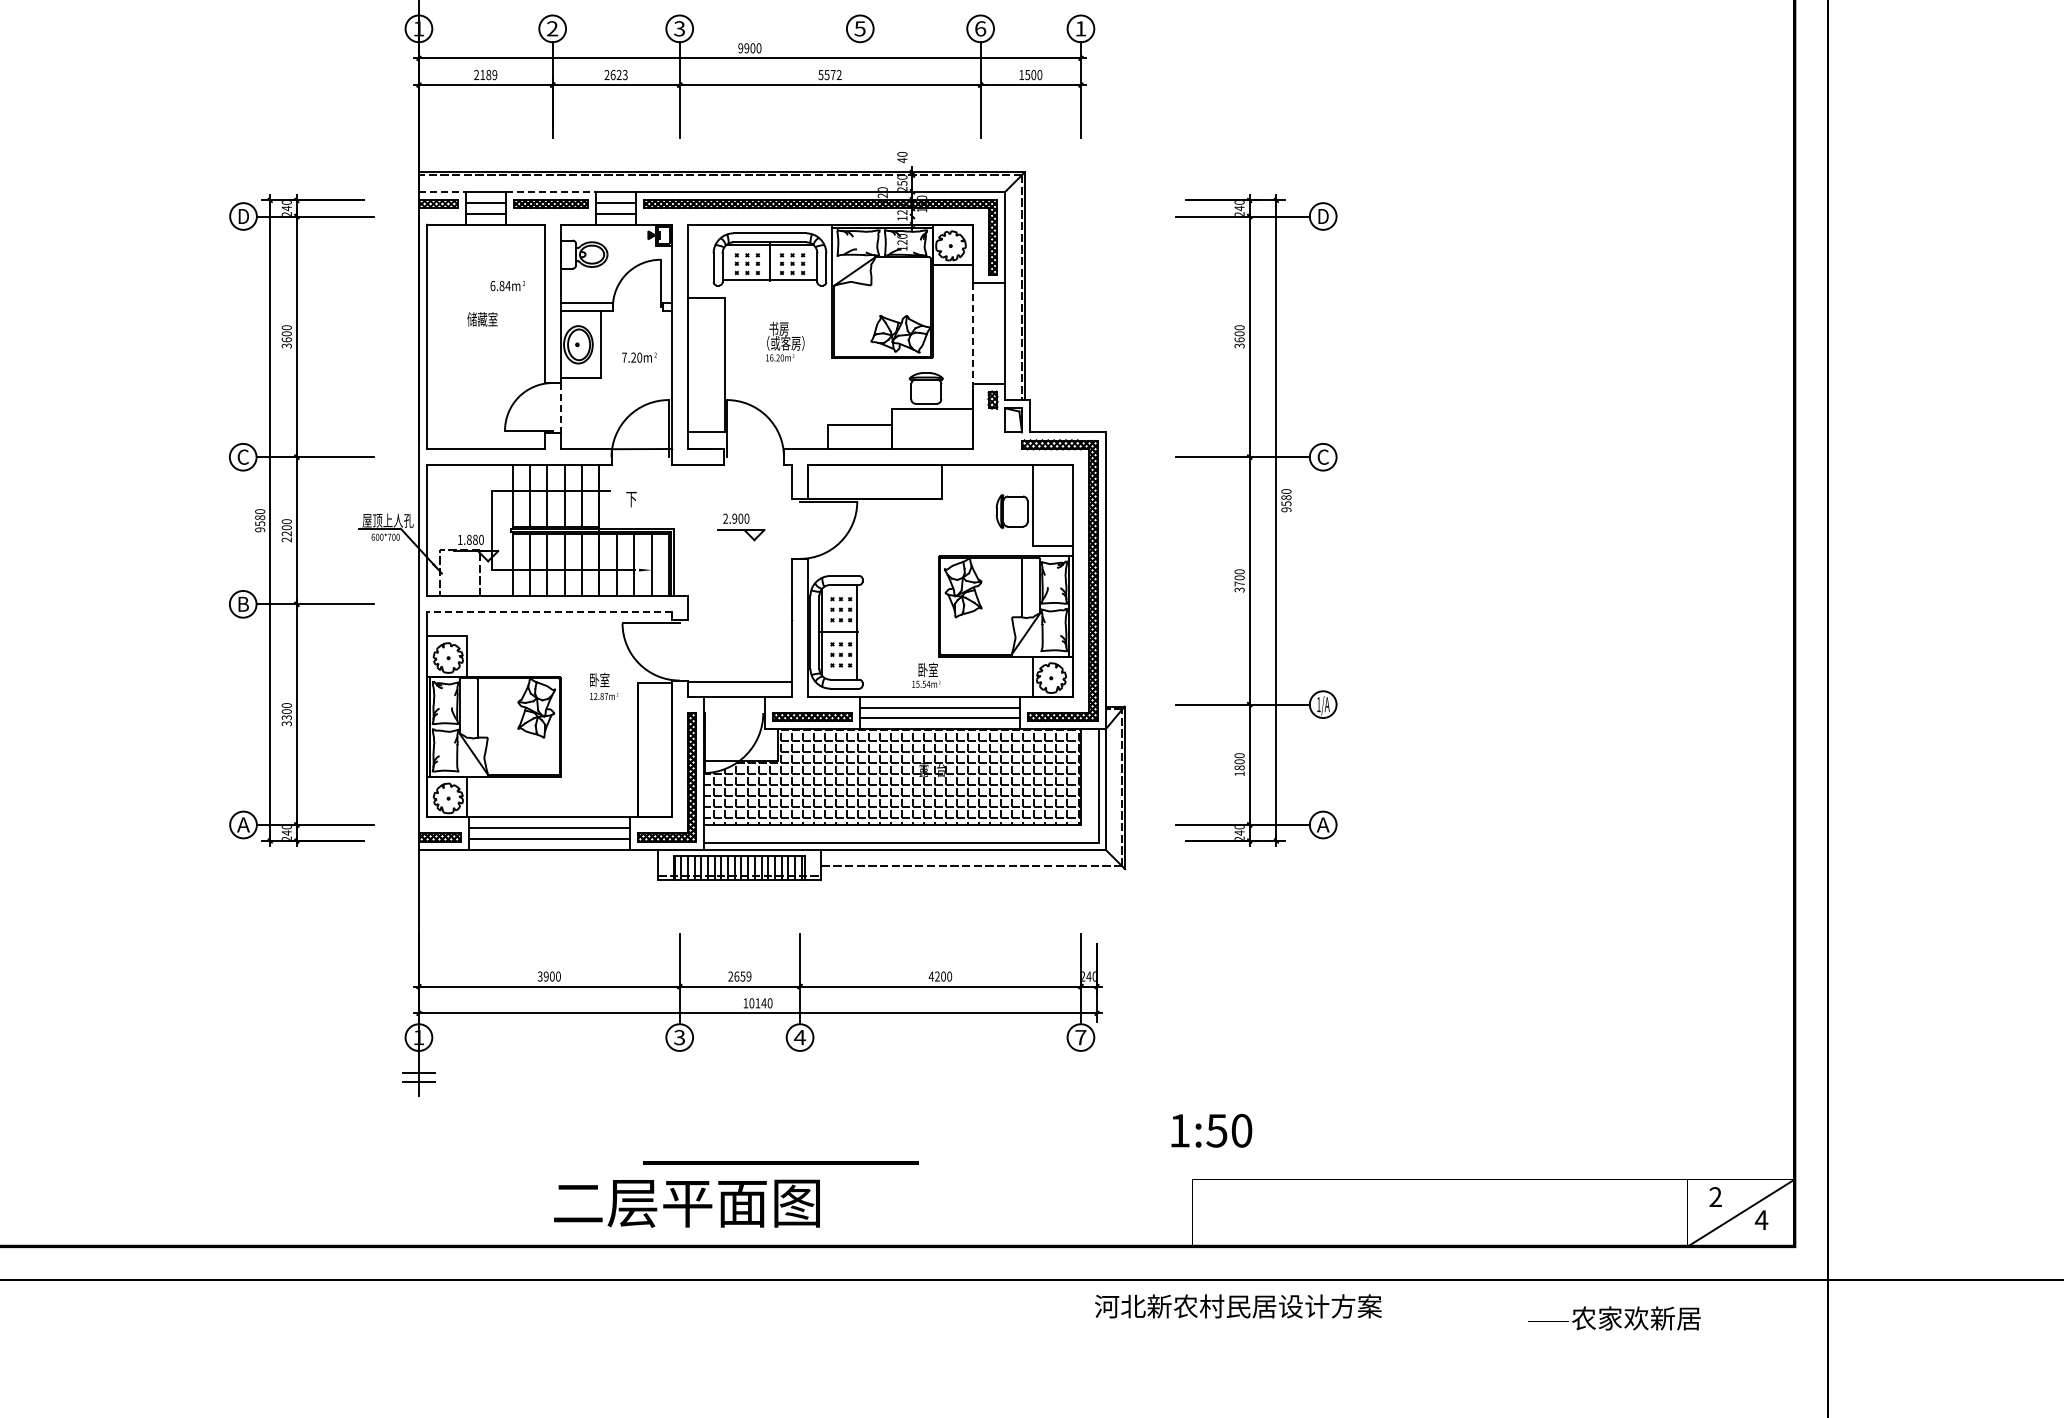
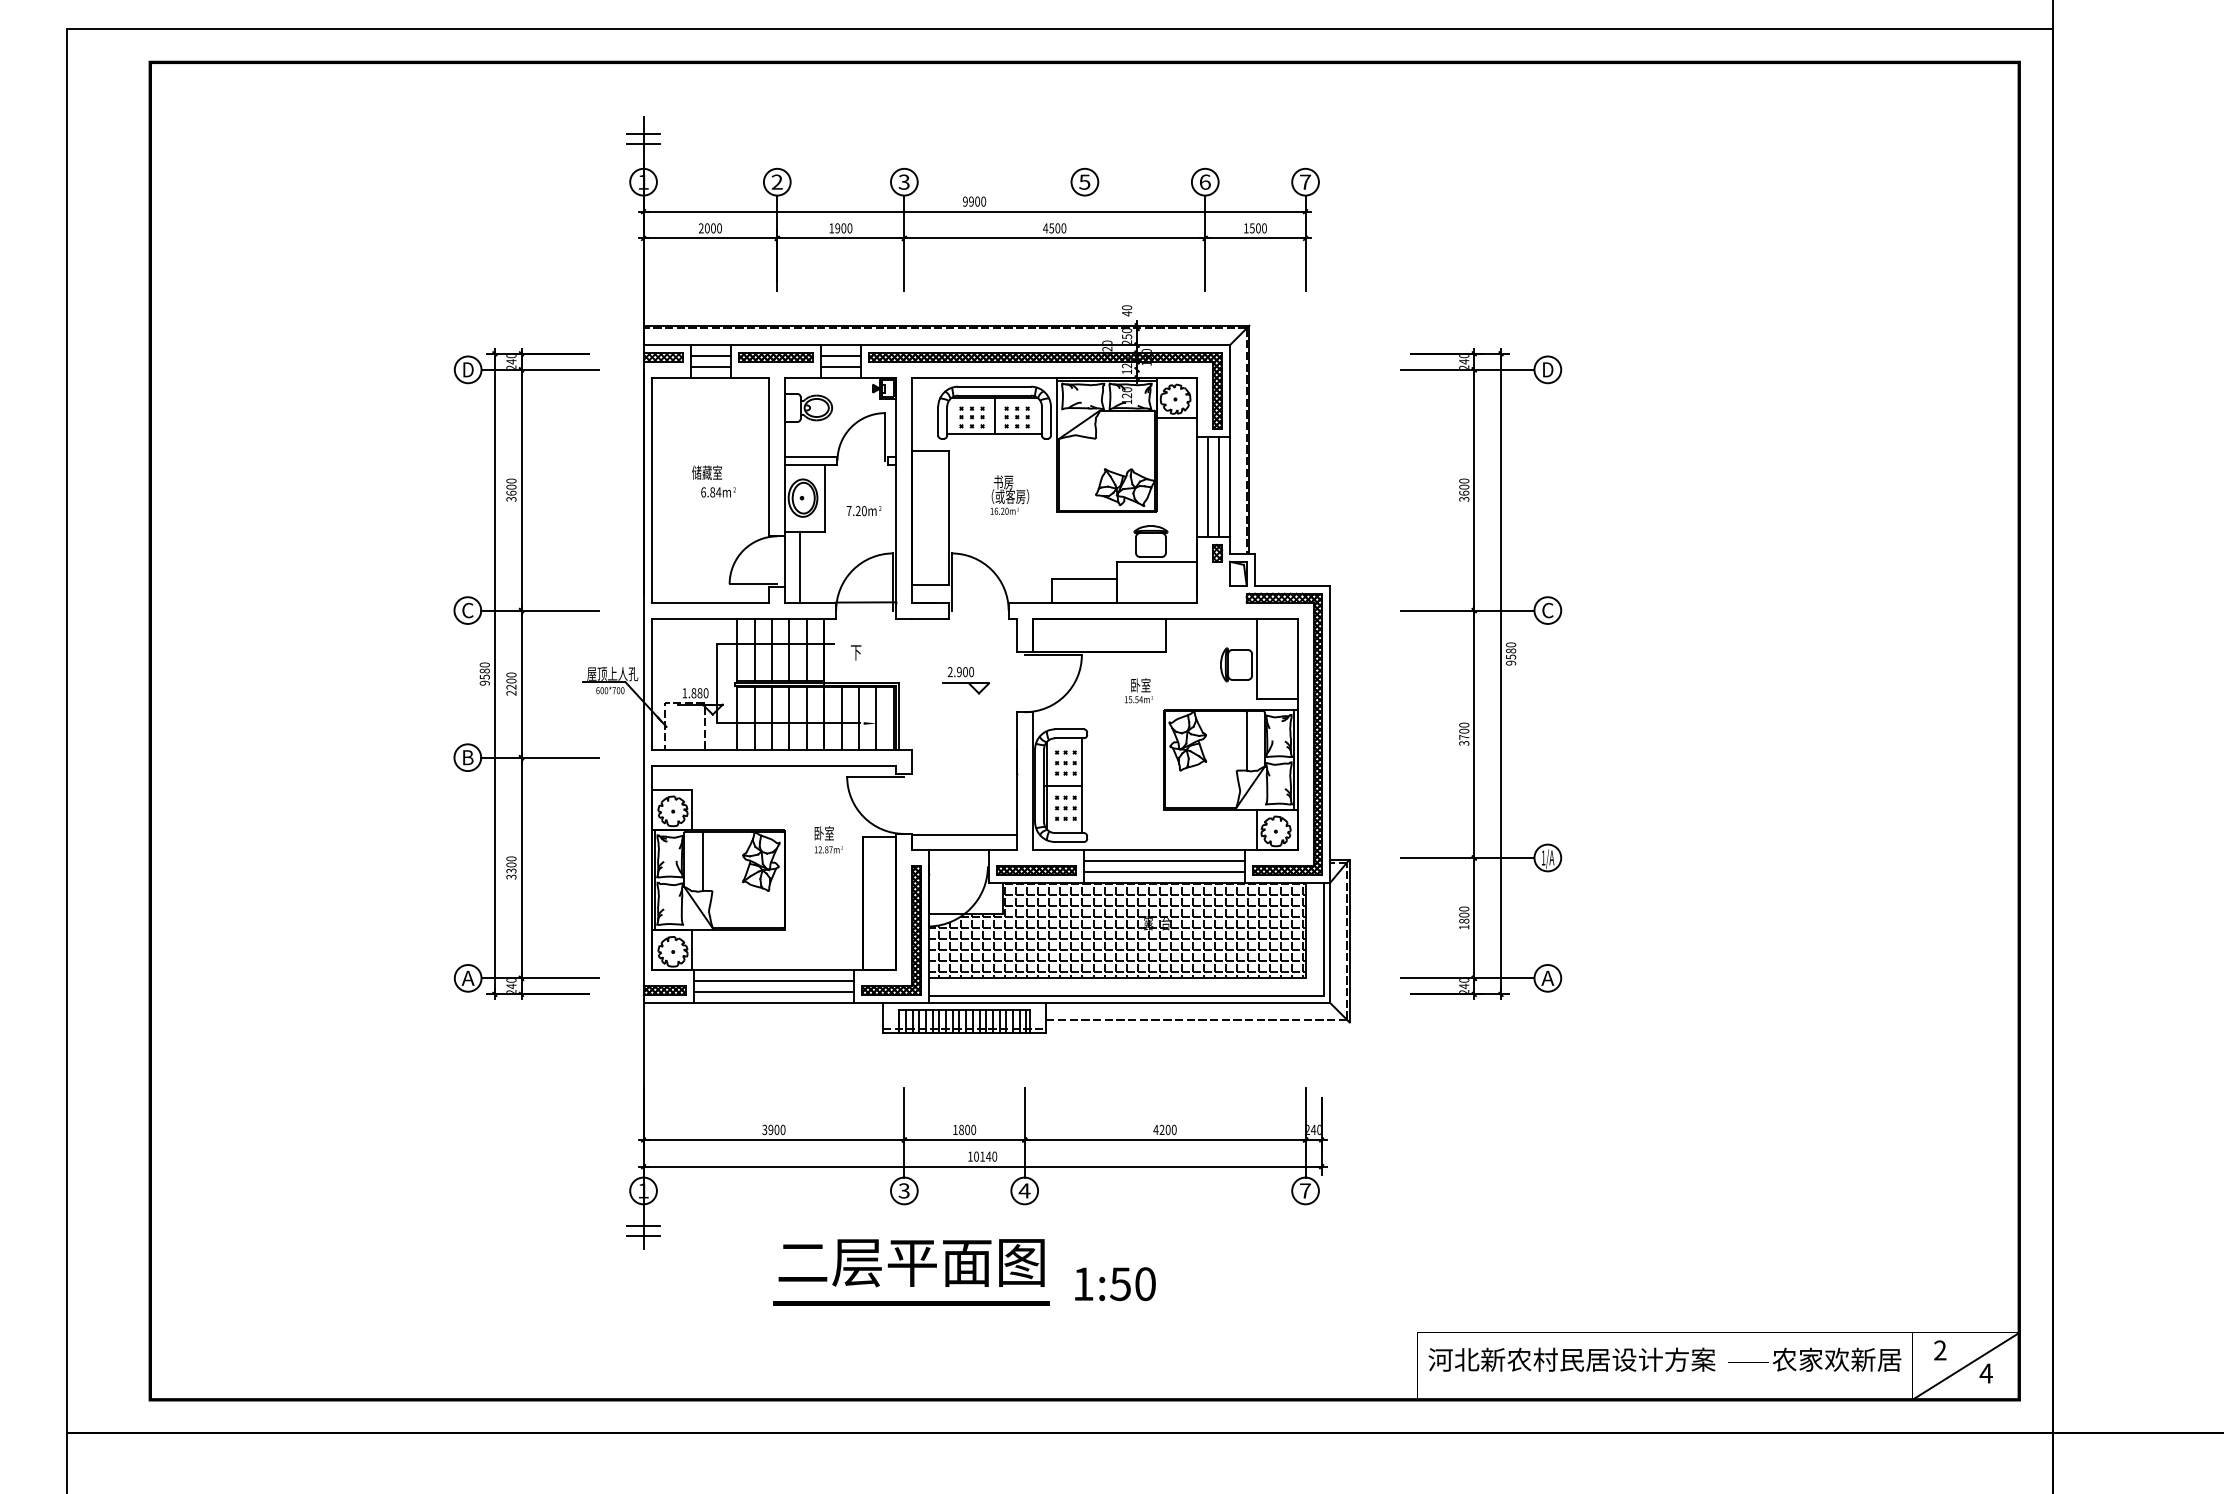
text: (1080, 28) -> (1305, 181), 1 -> 7
text: (488, 75) -> (713, 228), 2189 -> 2000
text: (615, 75) -> (840, 228), 2623 -> 1900
text: (829, 75) -> (1054, 228), 5572 -> 4500
line: (442, 192) -> (667, 345), dashed -> solid
line: (550, 192) -> (775, 345), dashed -> solid
text: (507, 286) -> (718, 492), moved
line: (983, 333) -> (1208, 486), added
line: (994, 333) -> (1219, 486), added
line: (972, 334) -> (1197, 487), dashed -> solid
line: (560, 408) -> (785, 561), dashed -> solid
line: (575, 413) -> (800, 566), added
line: (548, 612) -> (773, 765), dashed -> solid
text: (925, 675) -> (1138, 690), moved
text: (739, 976) -> (964, 1129), 2659 -> 1800
text: (1211, 1131) -> (1115, 1284), moved
line: (780, 1163) -> (911, 1303), moved
text: (686, 1204) -> (911, 1263), moved
text: (1237, 1306) -> (1571, 1359), moved
text: (1613, 1318) -> (1814, 1359), moved

